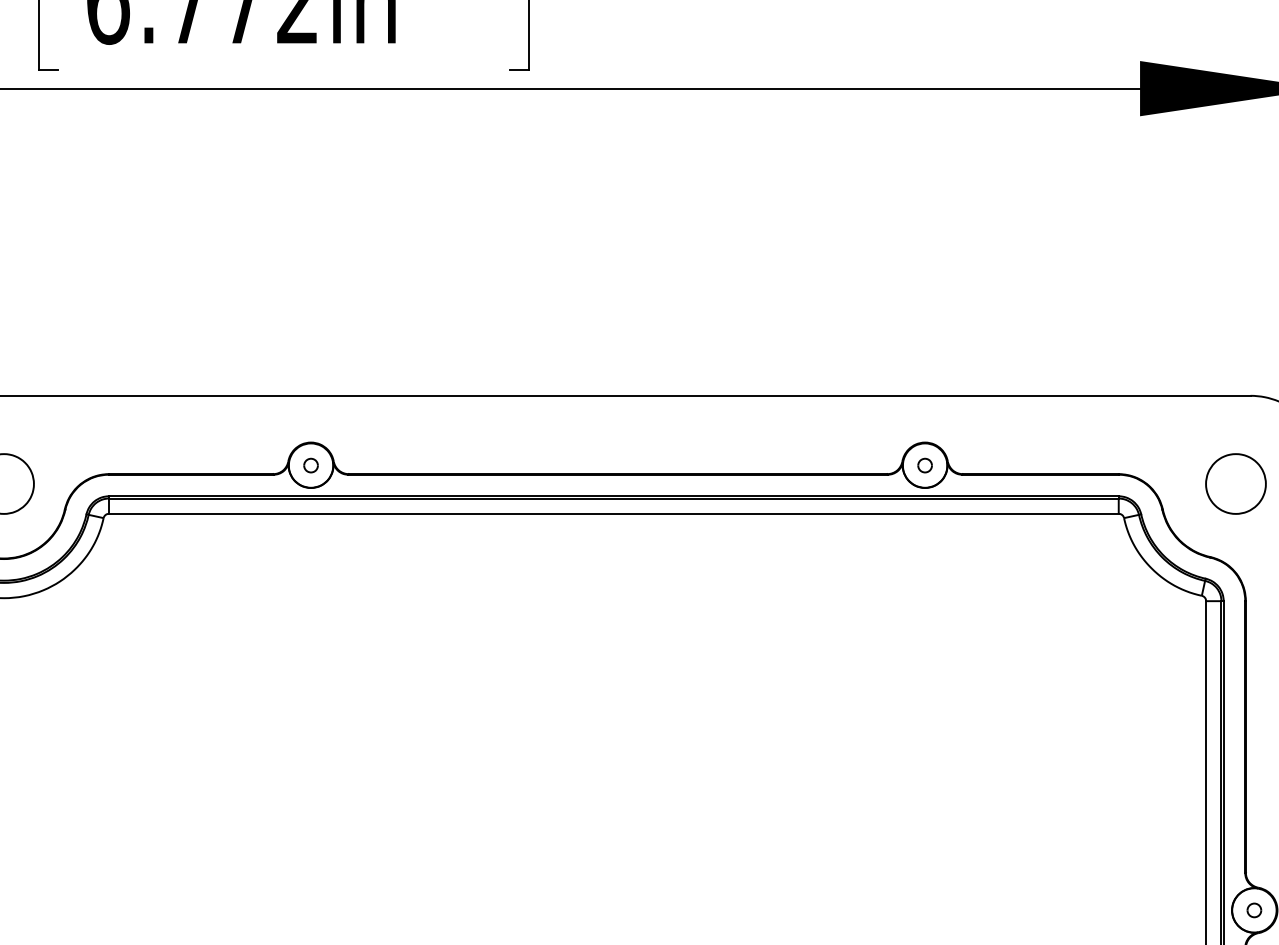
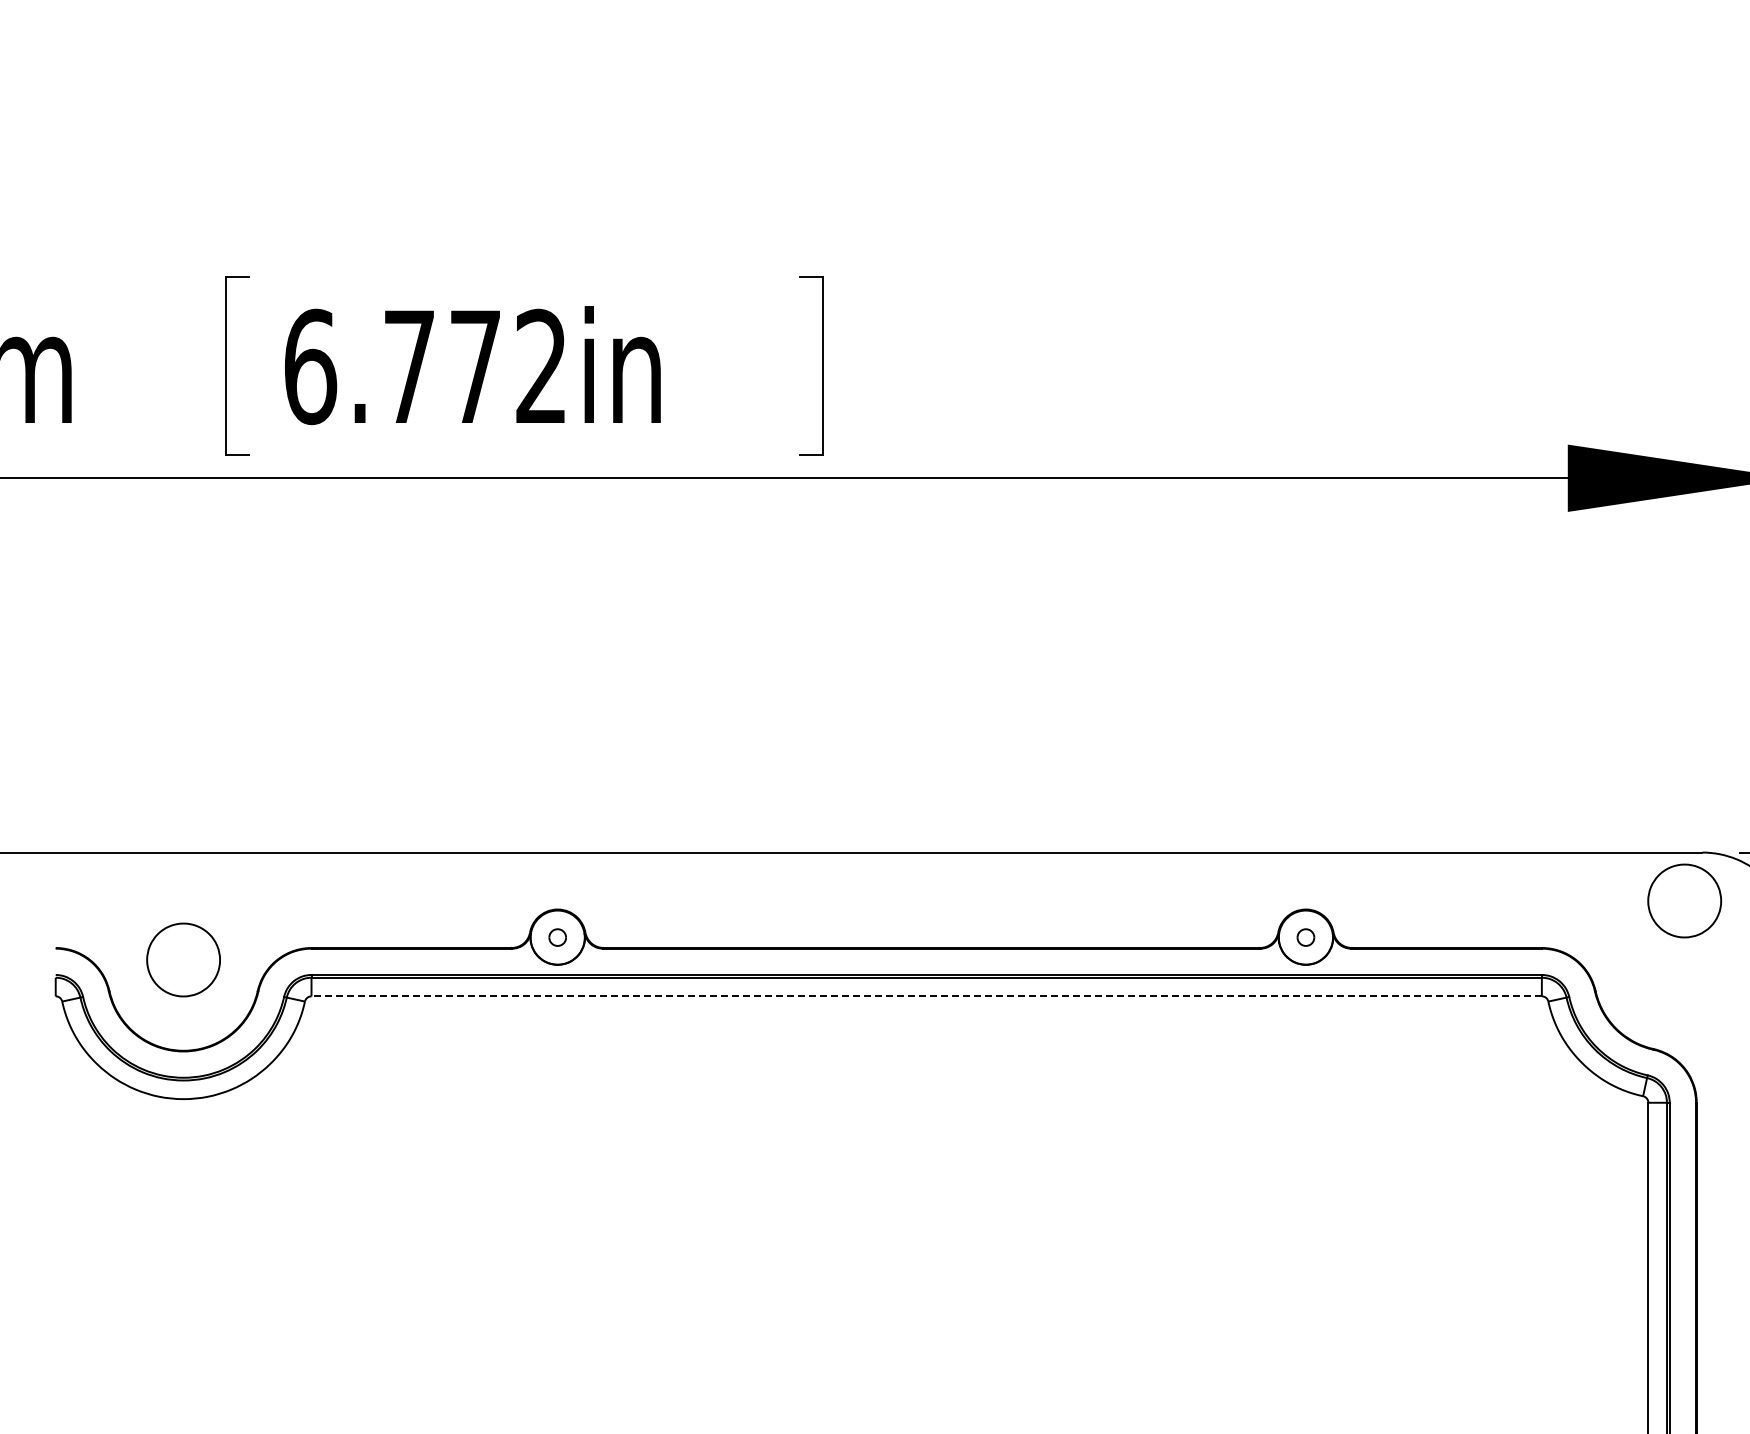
part: (1235, 483) -> (1684, 900), moved
line: (613, 513) -> (926, 996), solid -> dashed

